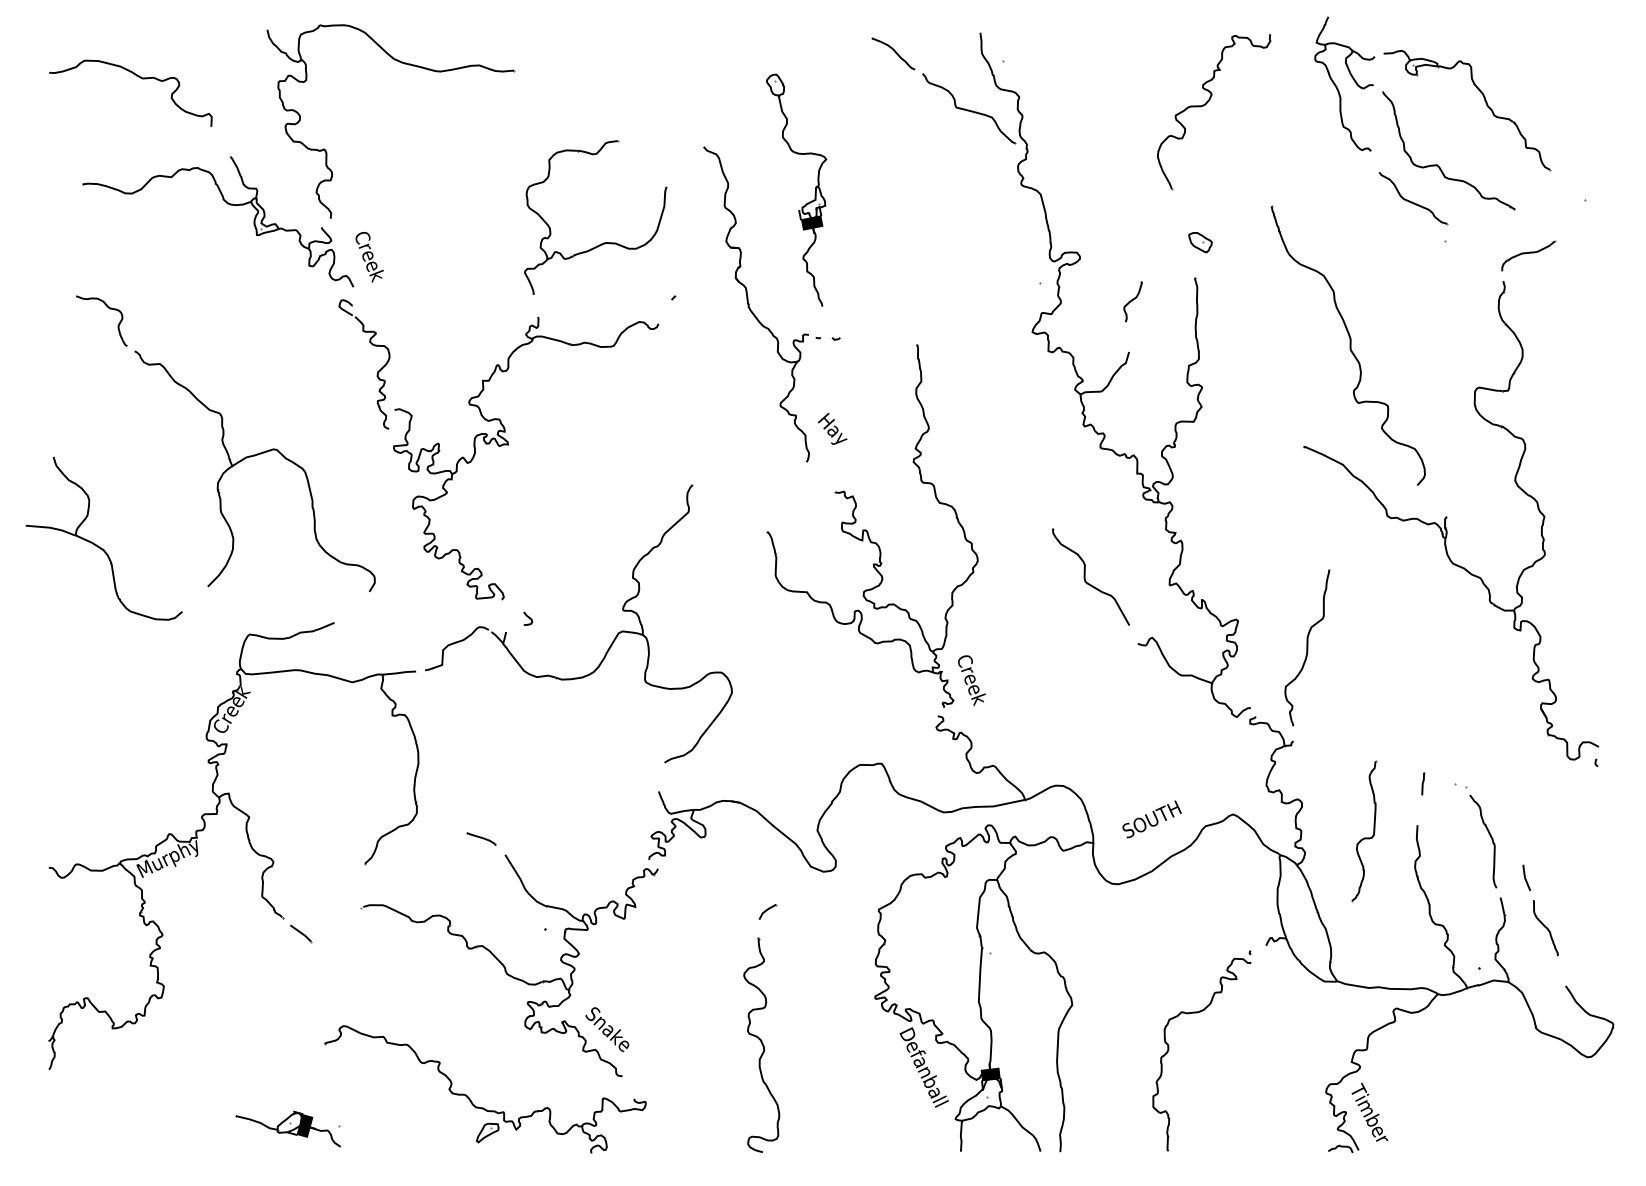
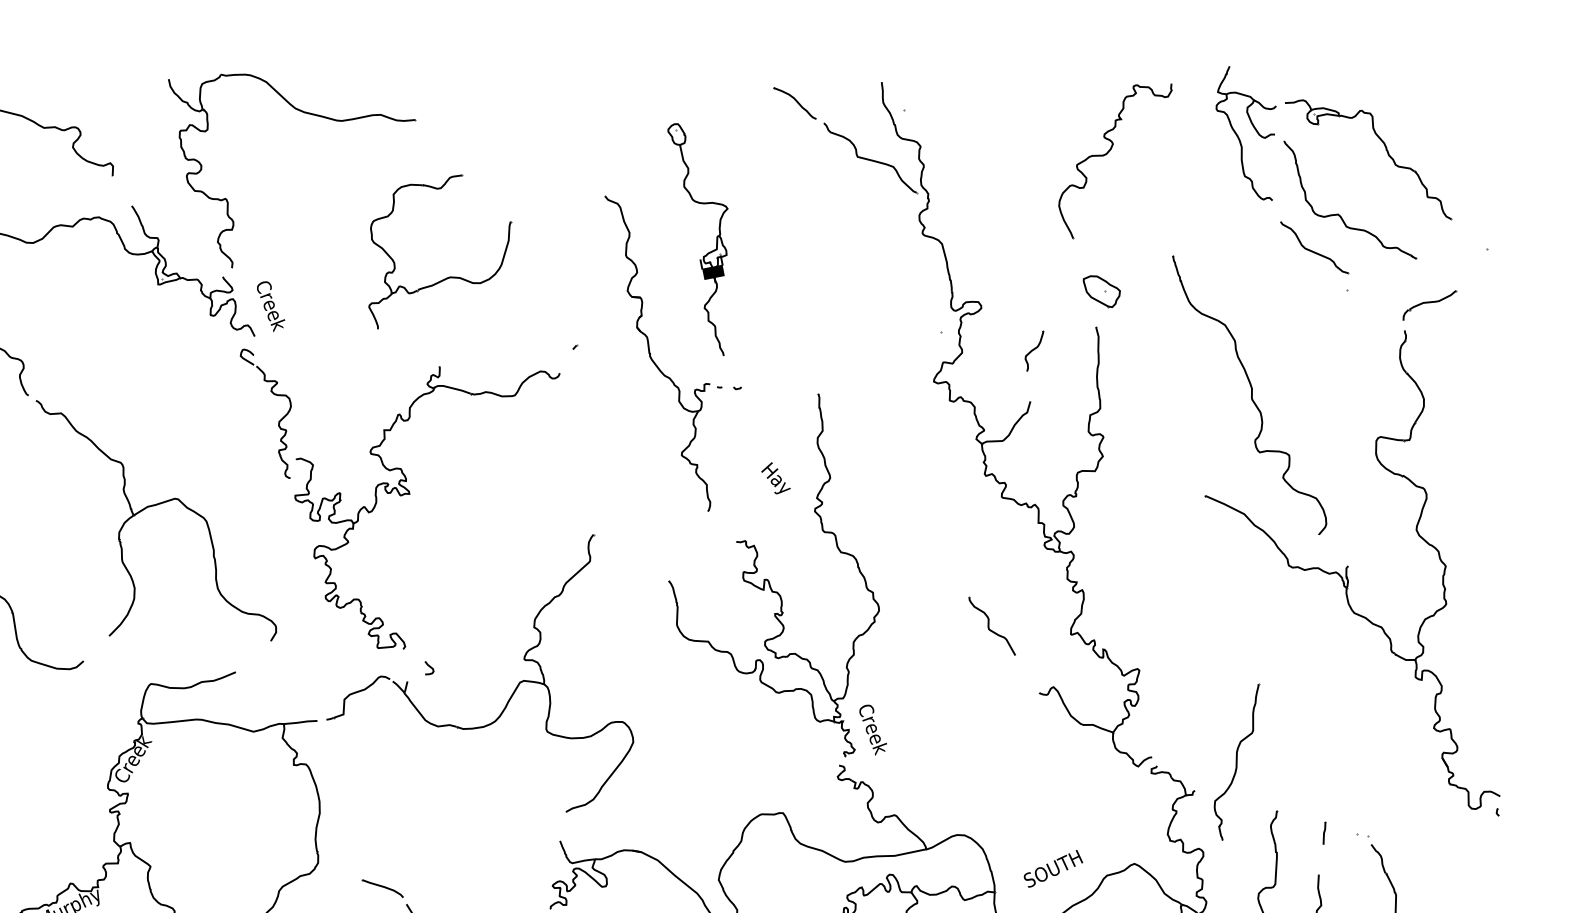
part: (603, 242) -> (447, 276), moved
part: (1200, 242) -> (1101, 291), size x1.6
text: (832, 428) -> (775, 477), moved
part: (1090, 576) -> (991, 625), size x0.6
part: (1307, 647) -> (1236, 761), moved
part: (481, 838) -> (382, 887), size x1.4

